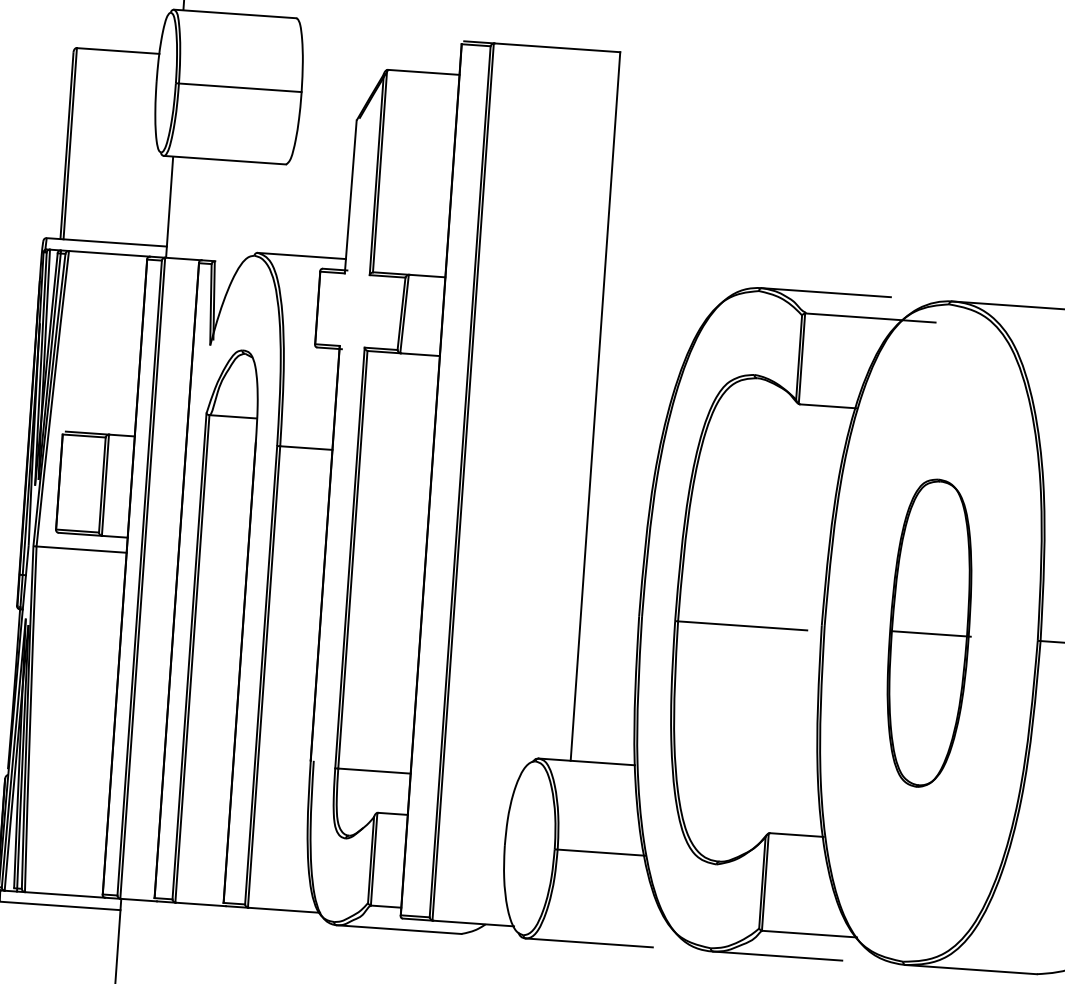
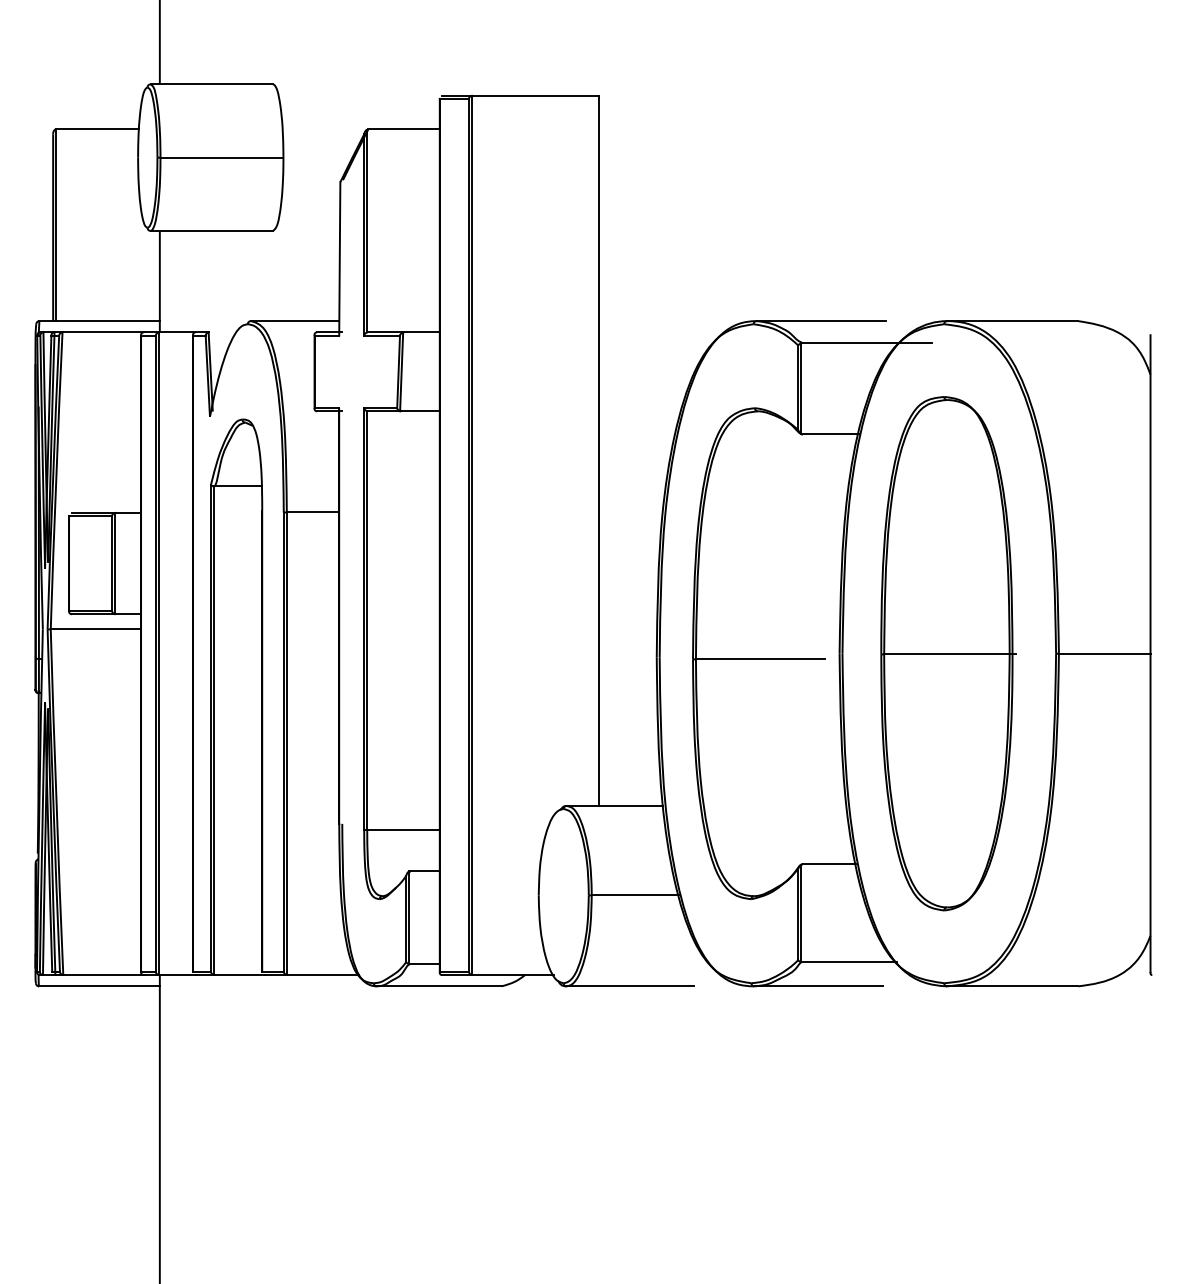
part: (930, 633) -> (948, 653), size x1.67

